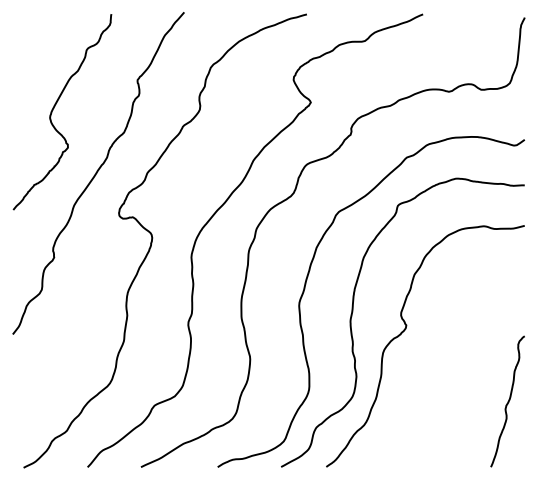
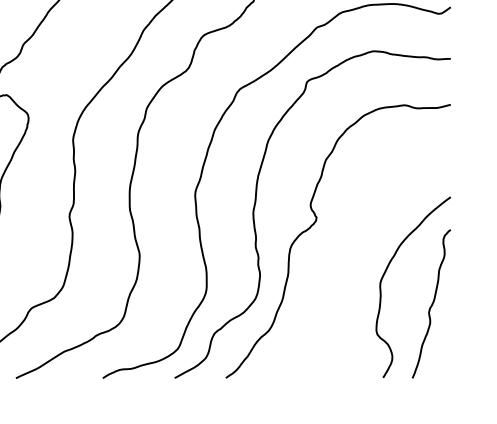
curve: (467, 374) -> (385, 273), added

